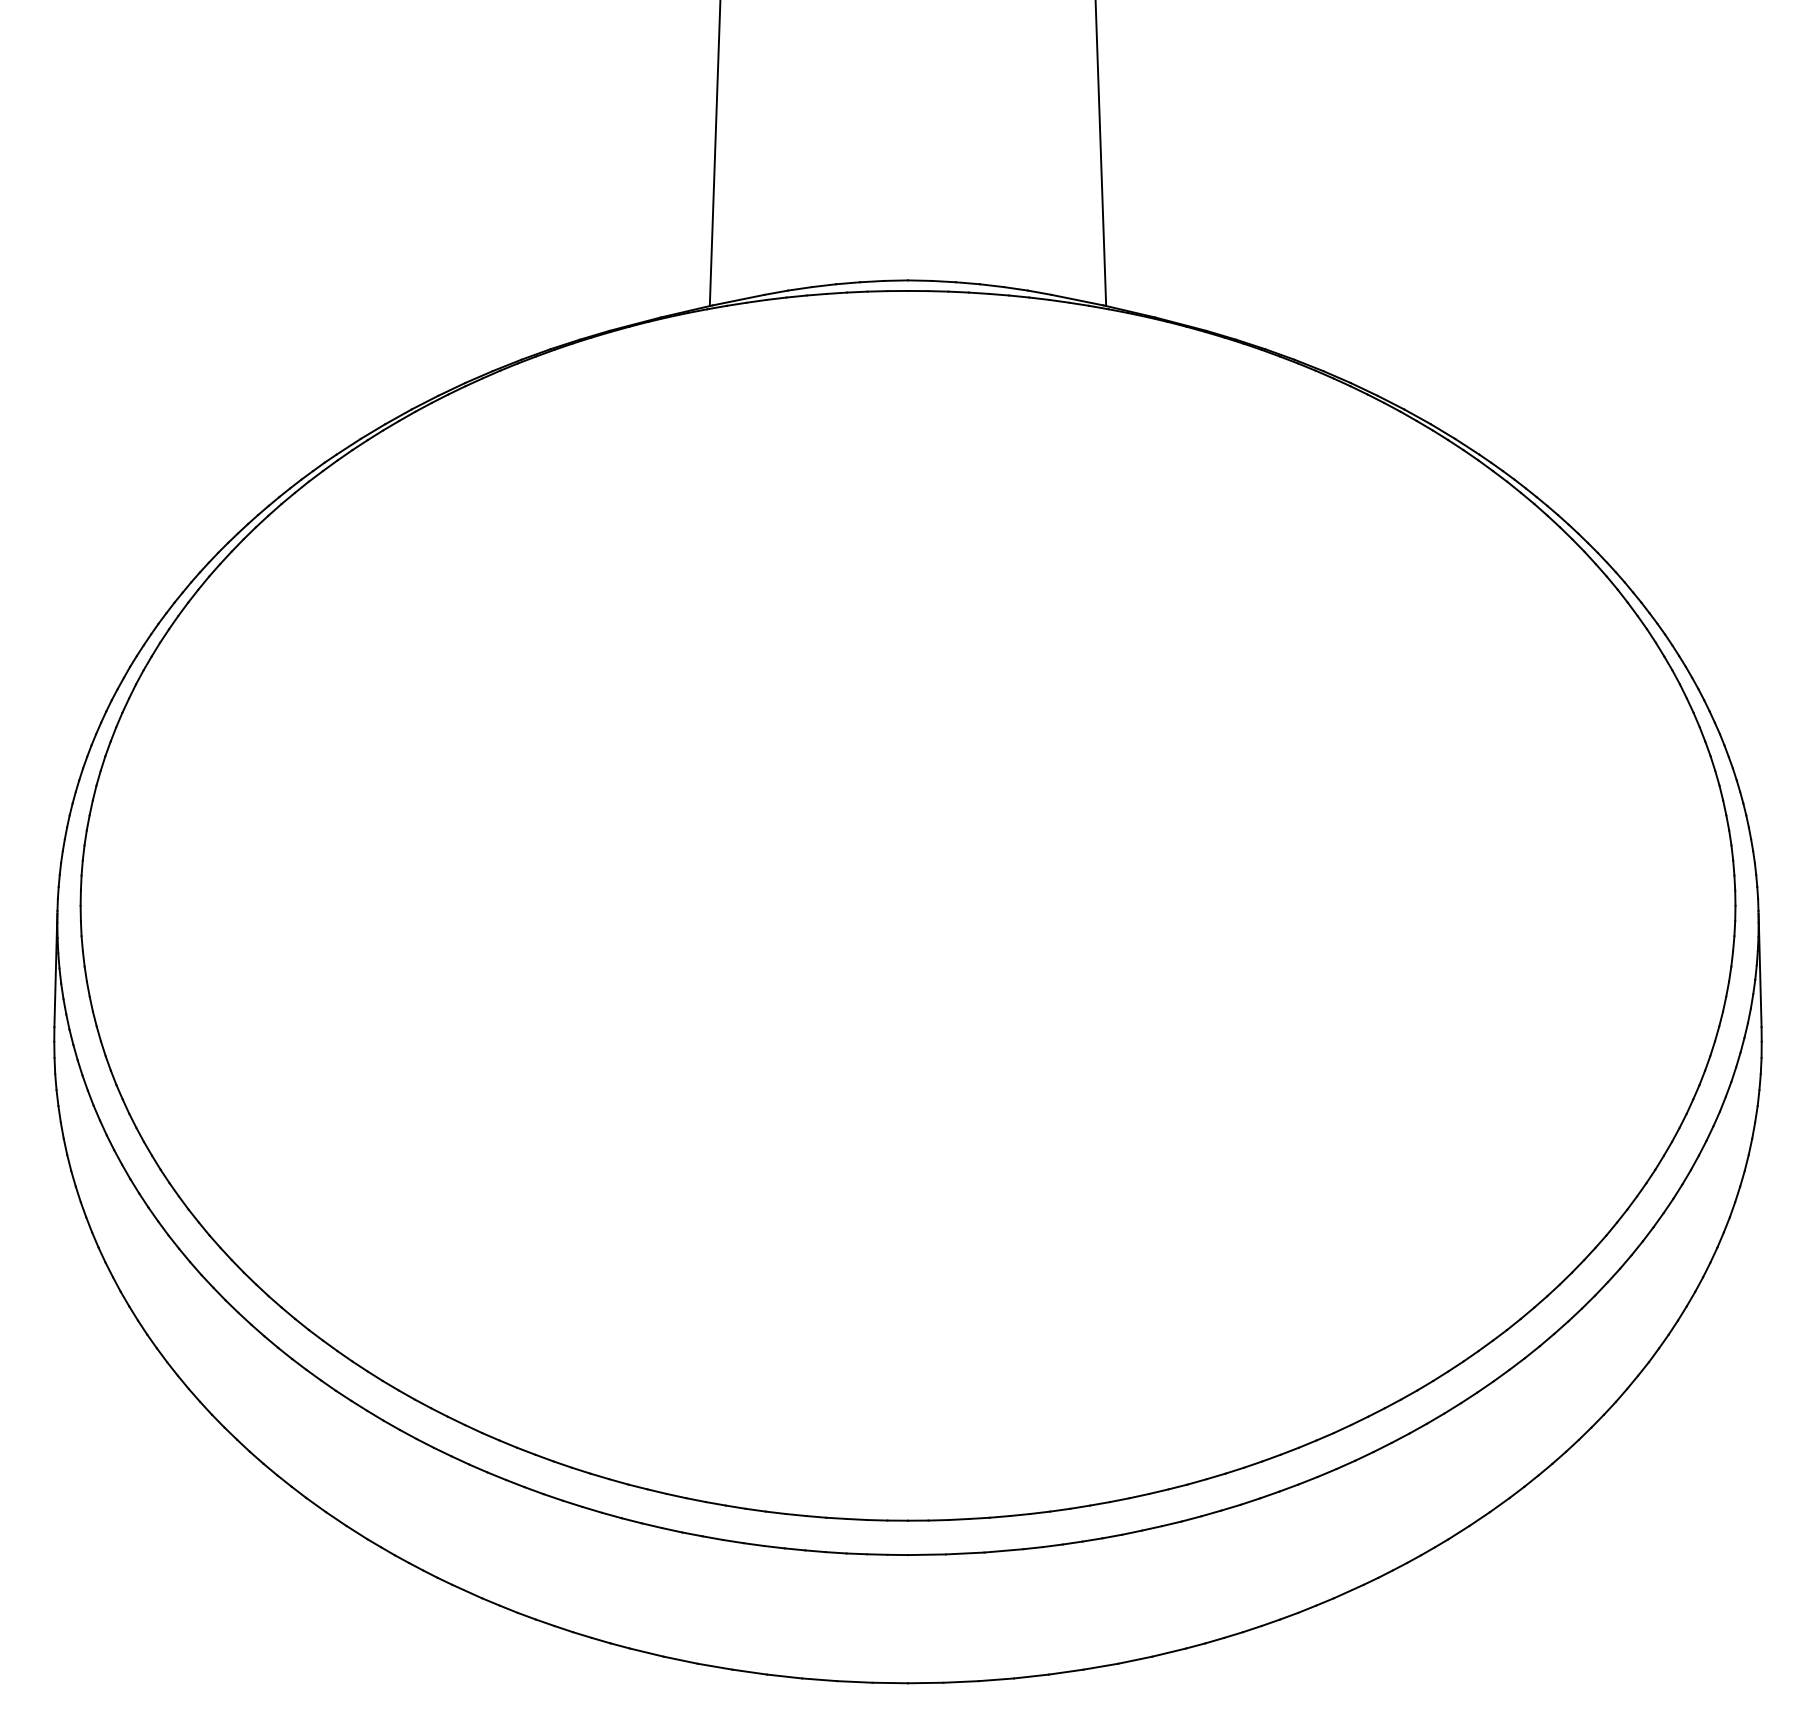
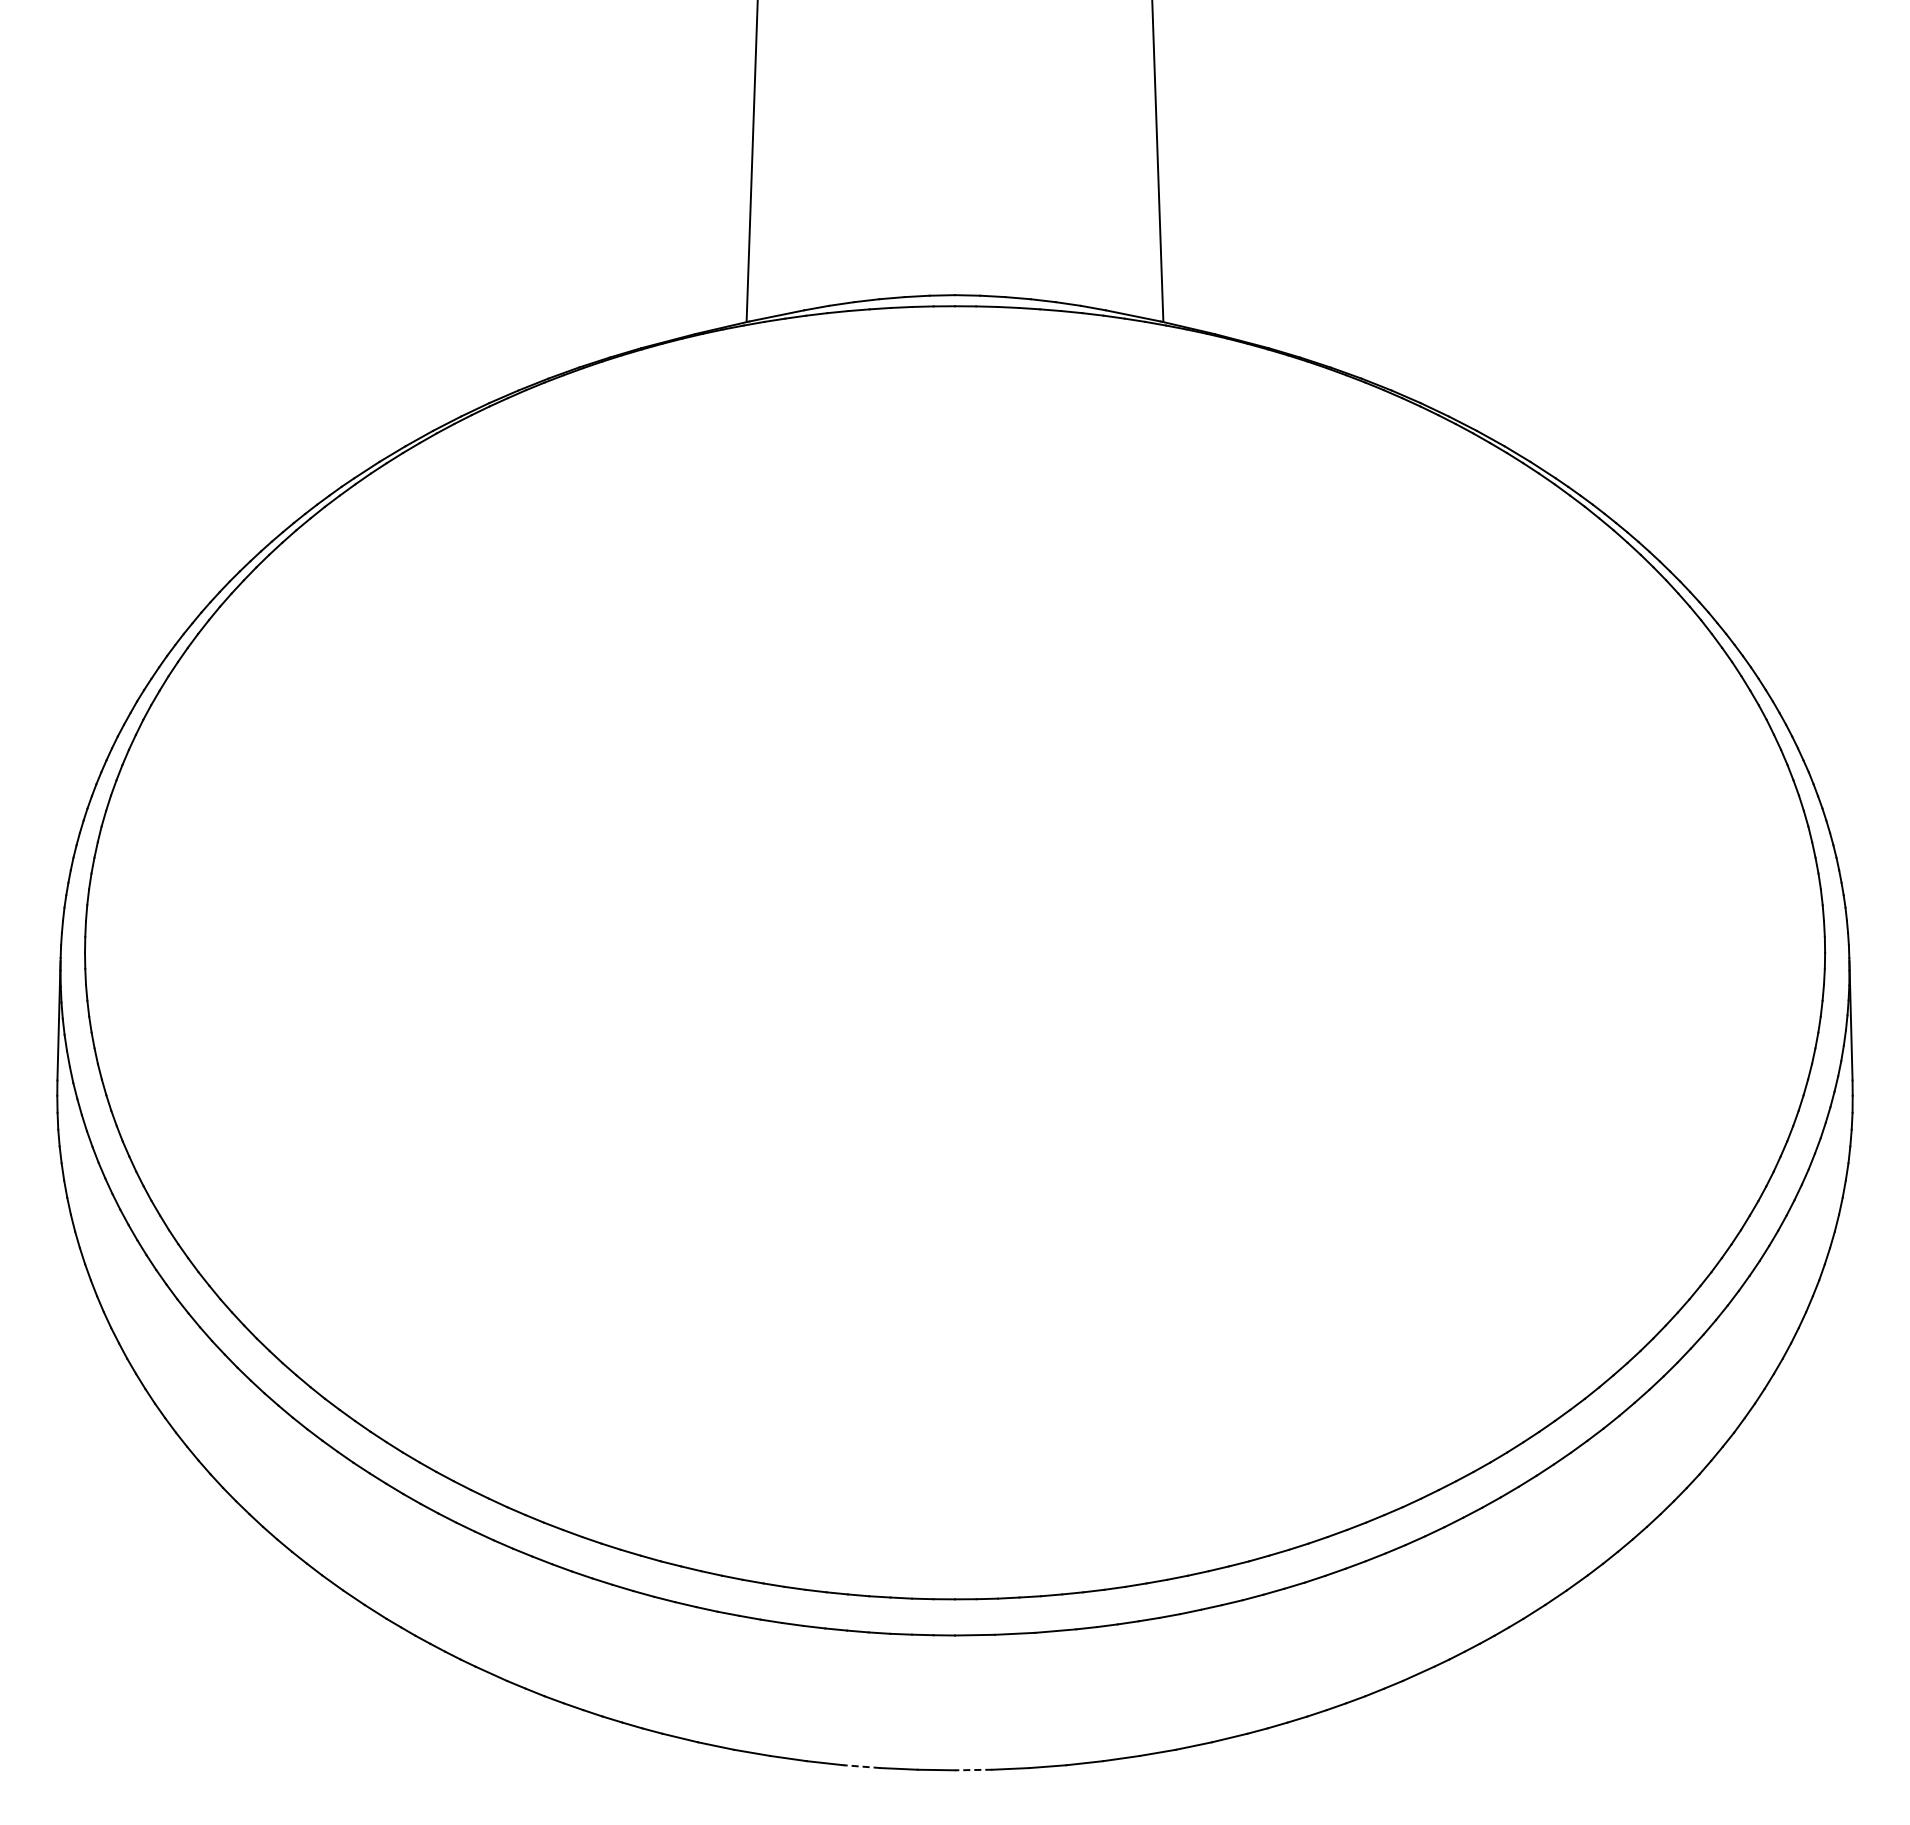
line: (819, 1679) -> (861, 1766), solid -> dashed
line: (925, 1683) -> (973, 1770), solid -> dashed

